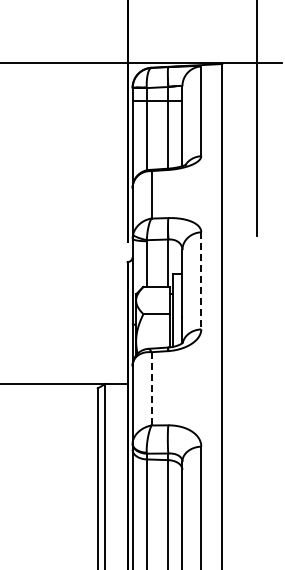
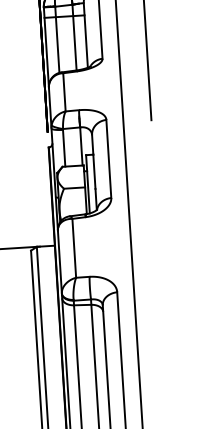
line: (201, 280) -> (108, 158), dashed -> solid
line: (151, 388) -> (74, 248), dashed -> solid

